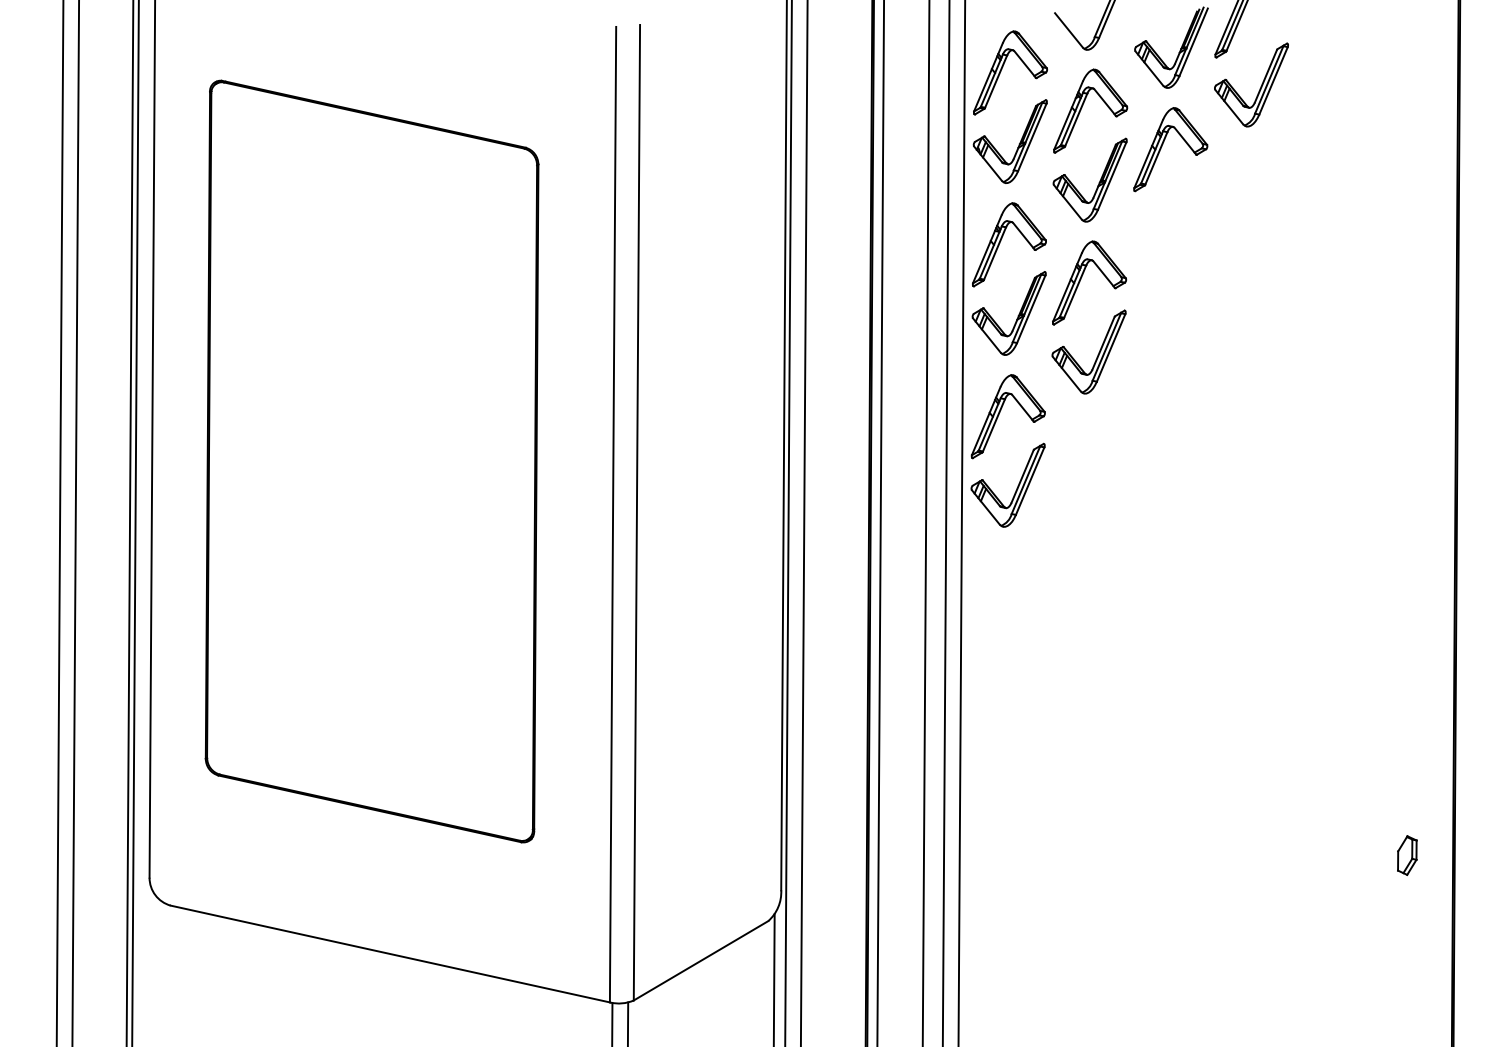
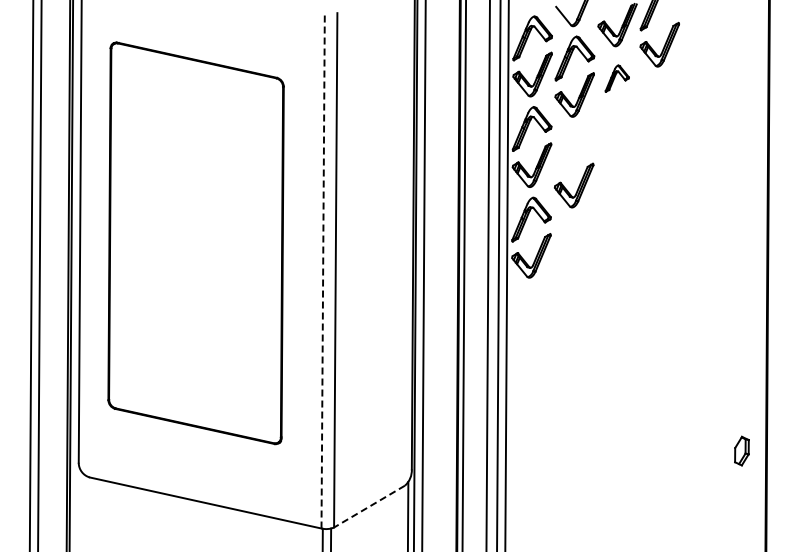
part: (1171, 148) -> (617, 78), size x0.6
part: (1089, 283) -> (574, 149), removed
line: (613, 513) -> (323, 270), solid -> dashed
part: (1406, 854) -> (741, 450), size x1.4
line: (700, 960) -> (369, 506), solid -> dashed

